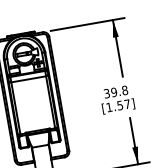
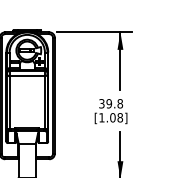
text: (123, 104) -> (116, 117), [1.57] -> [1.08]

